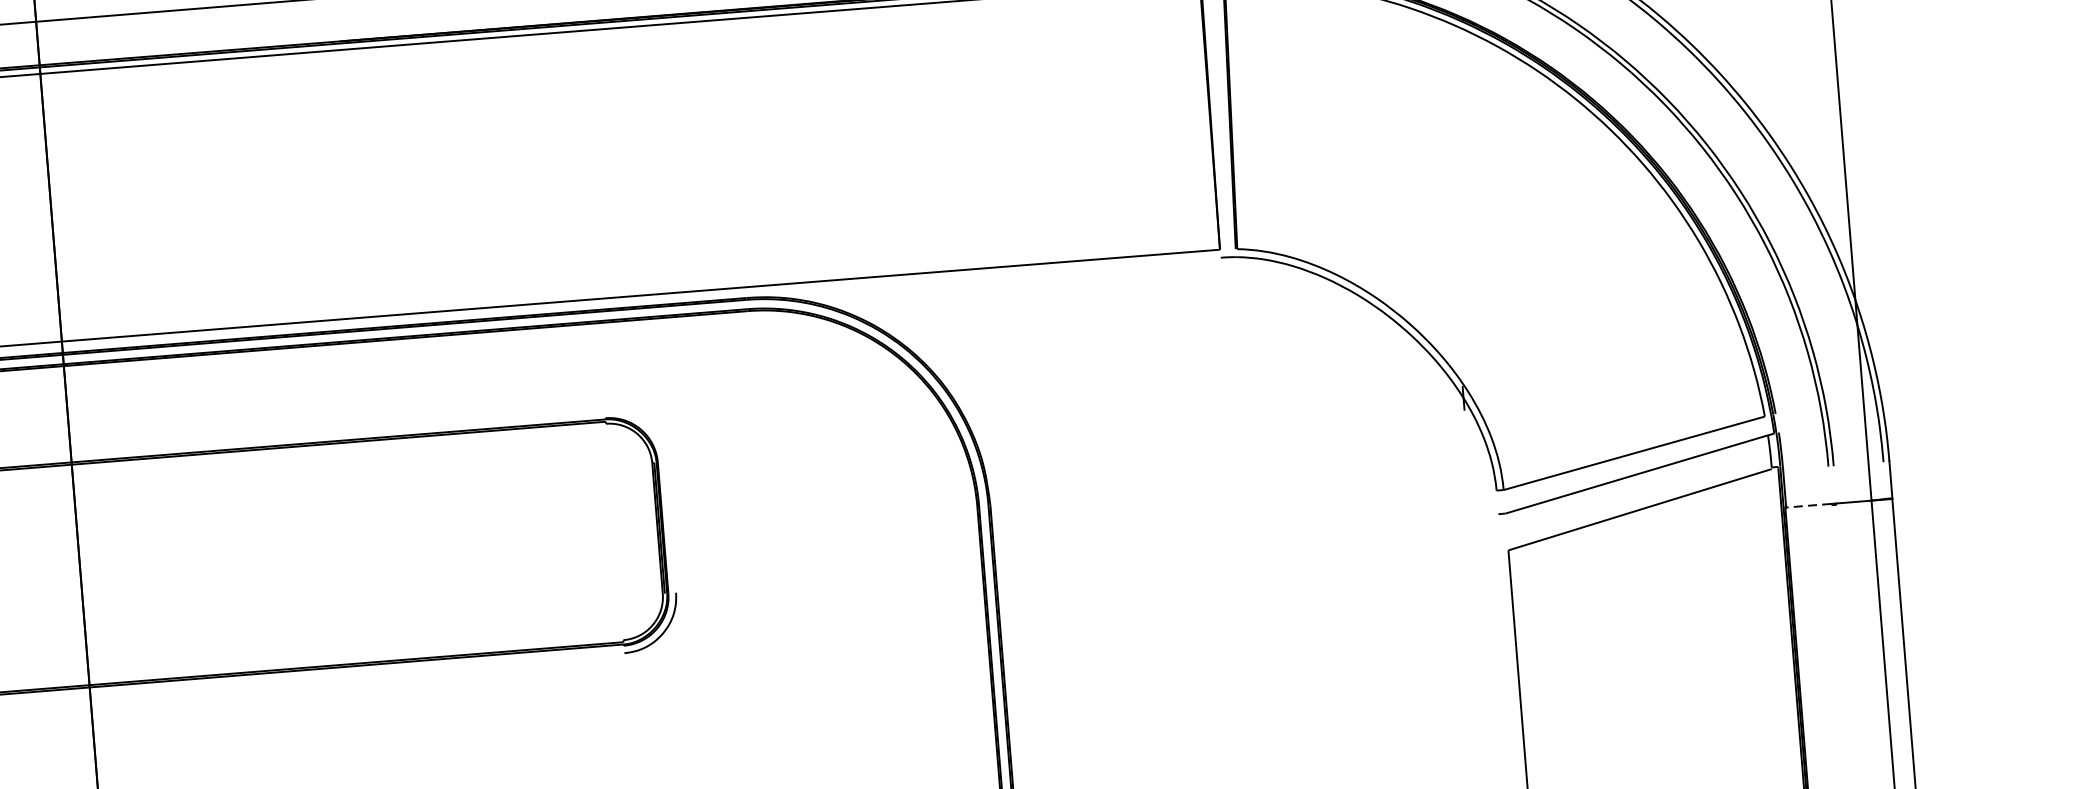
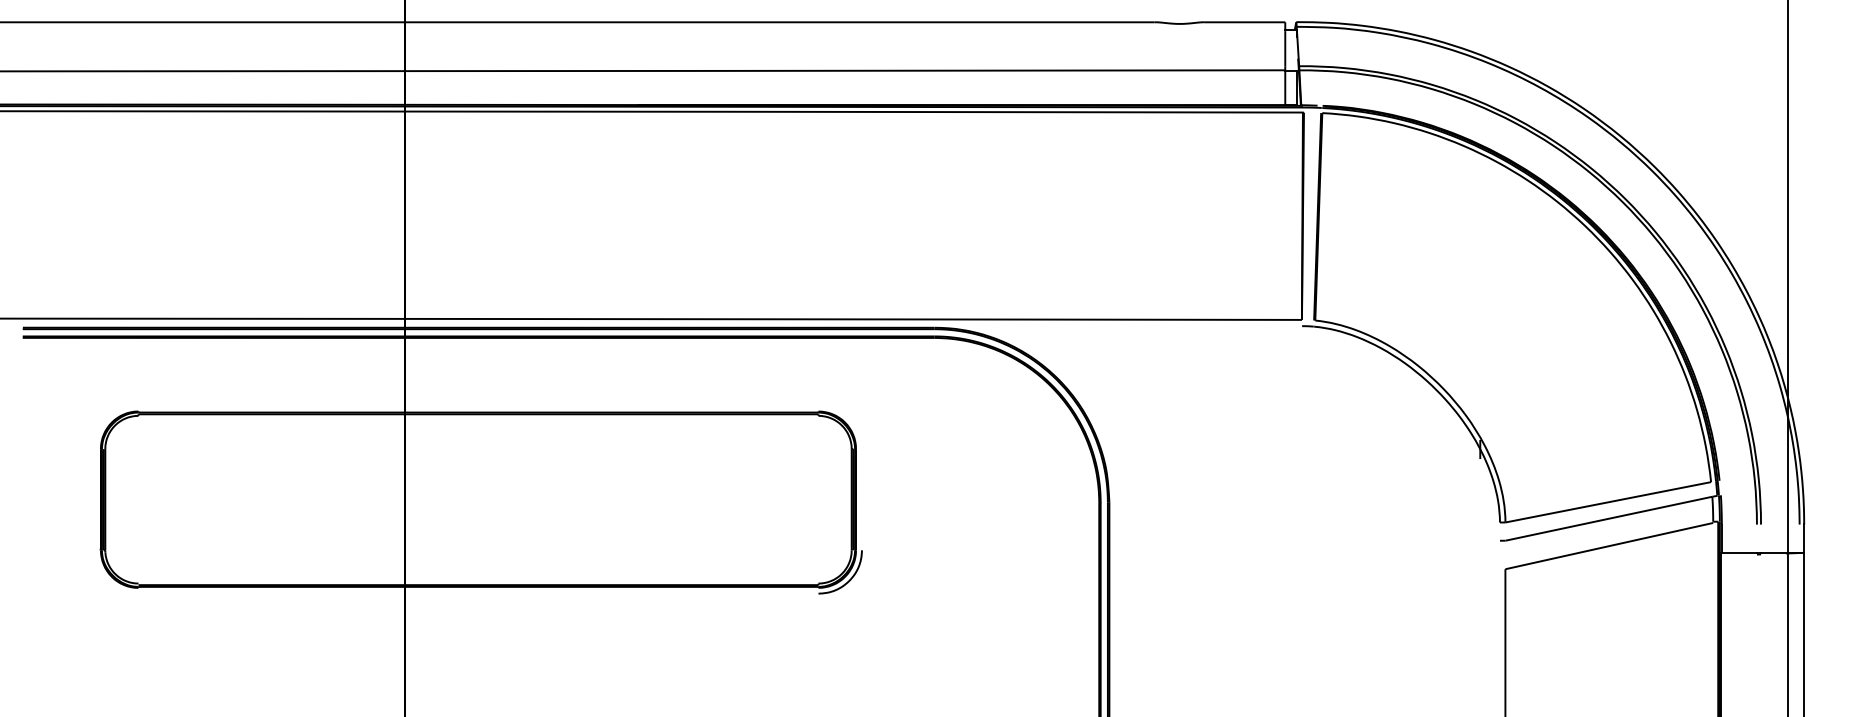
line: (1807, 505) -> (1738, 553), dashed -> solid

